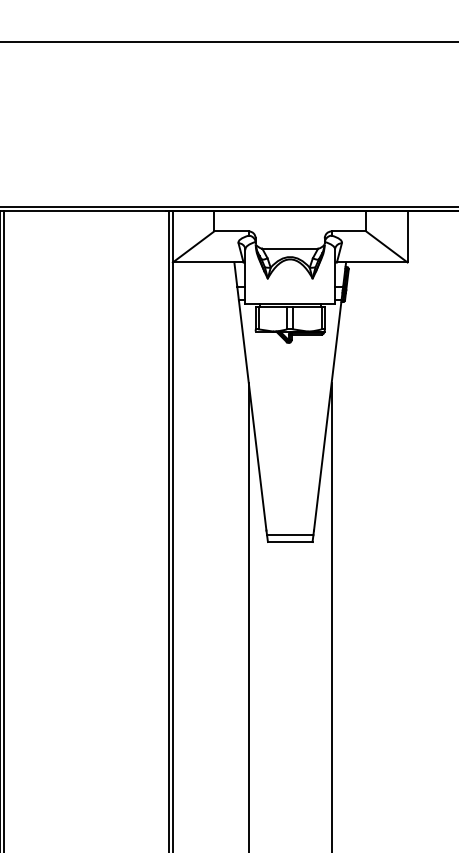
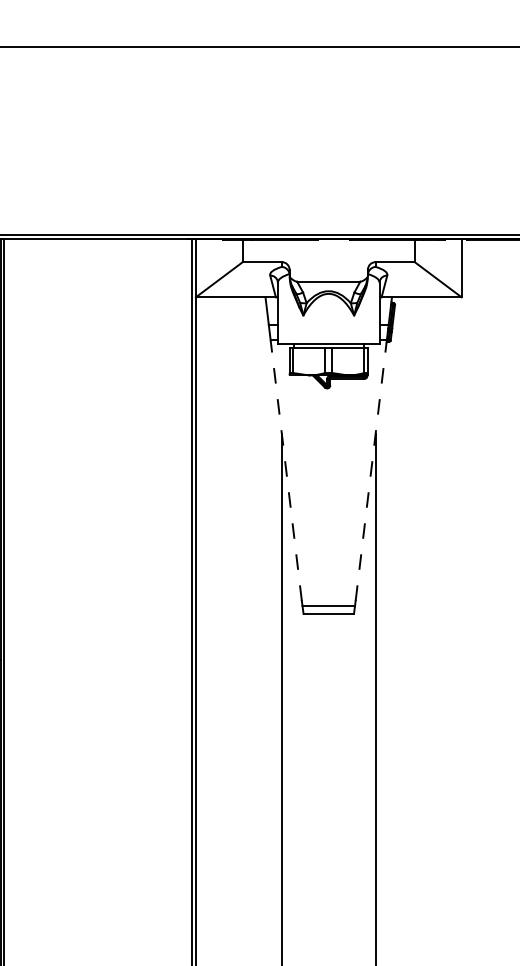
line: (252, 415) -> (286, 470), solid -> dashed
line: (327, 415) -> (371, 470), solid -> dashed

